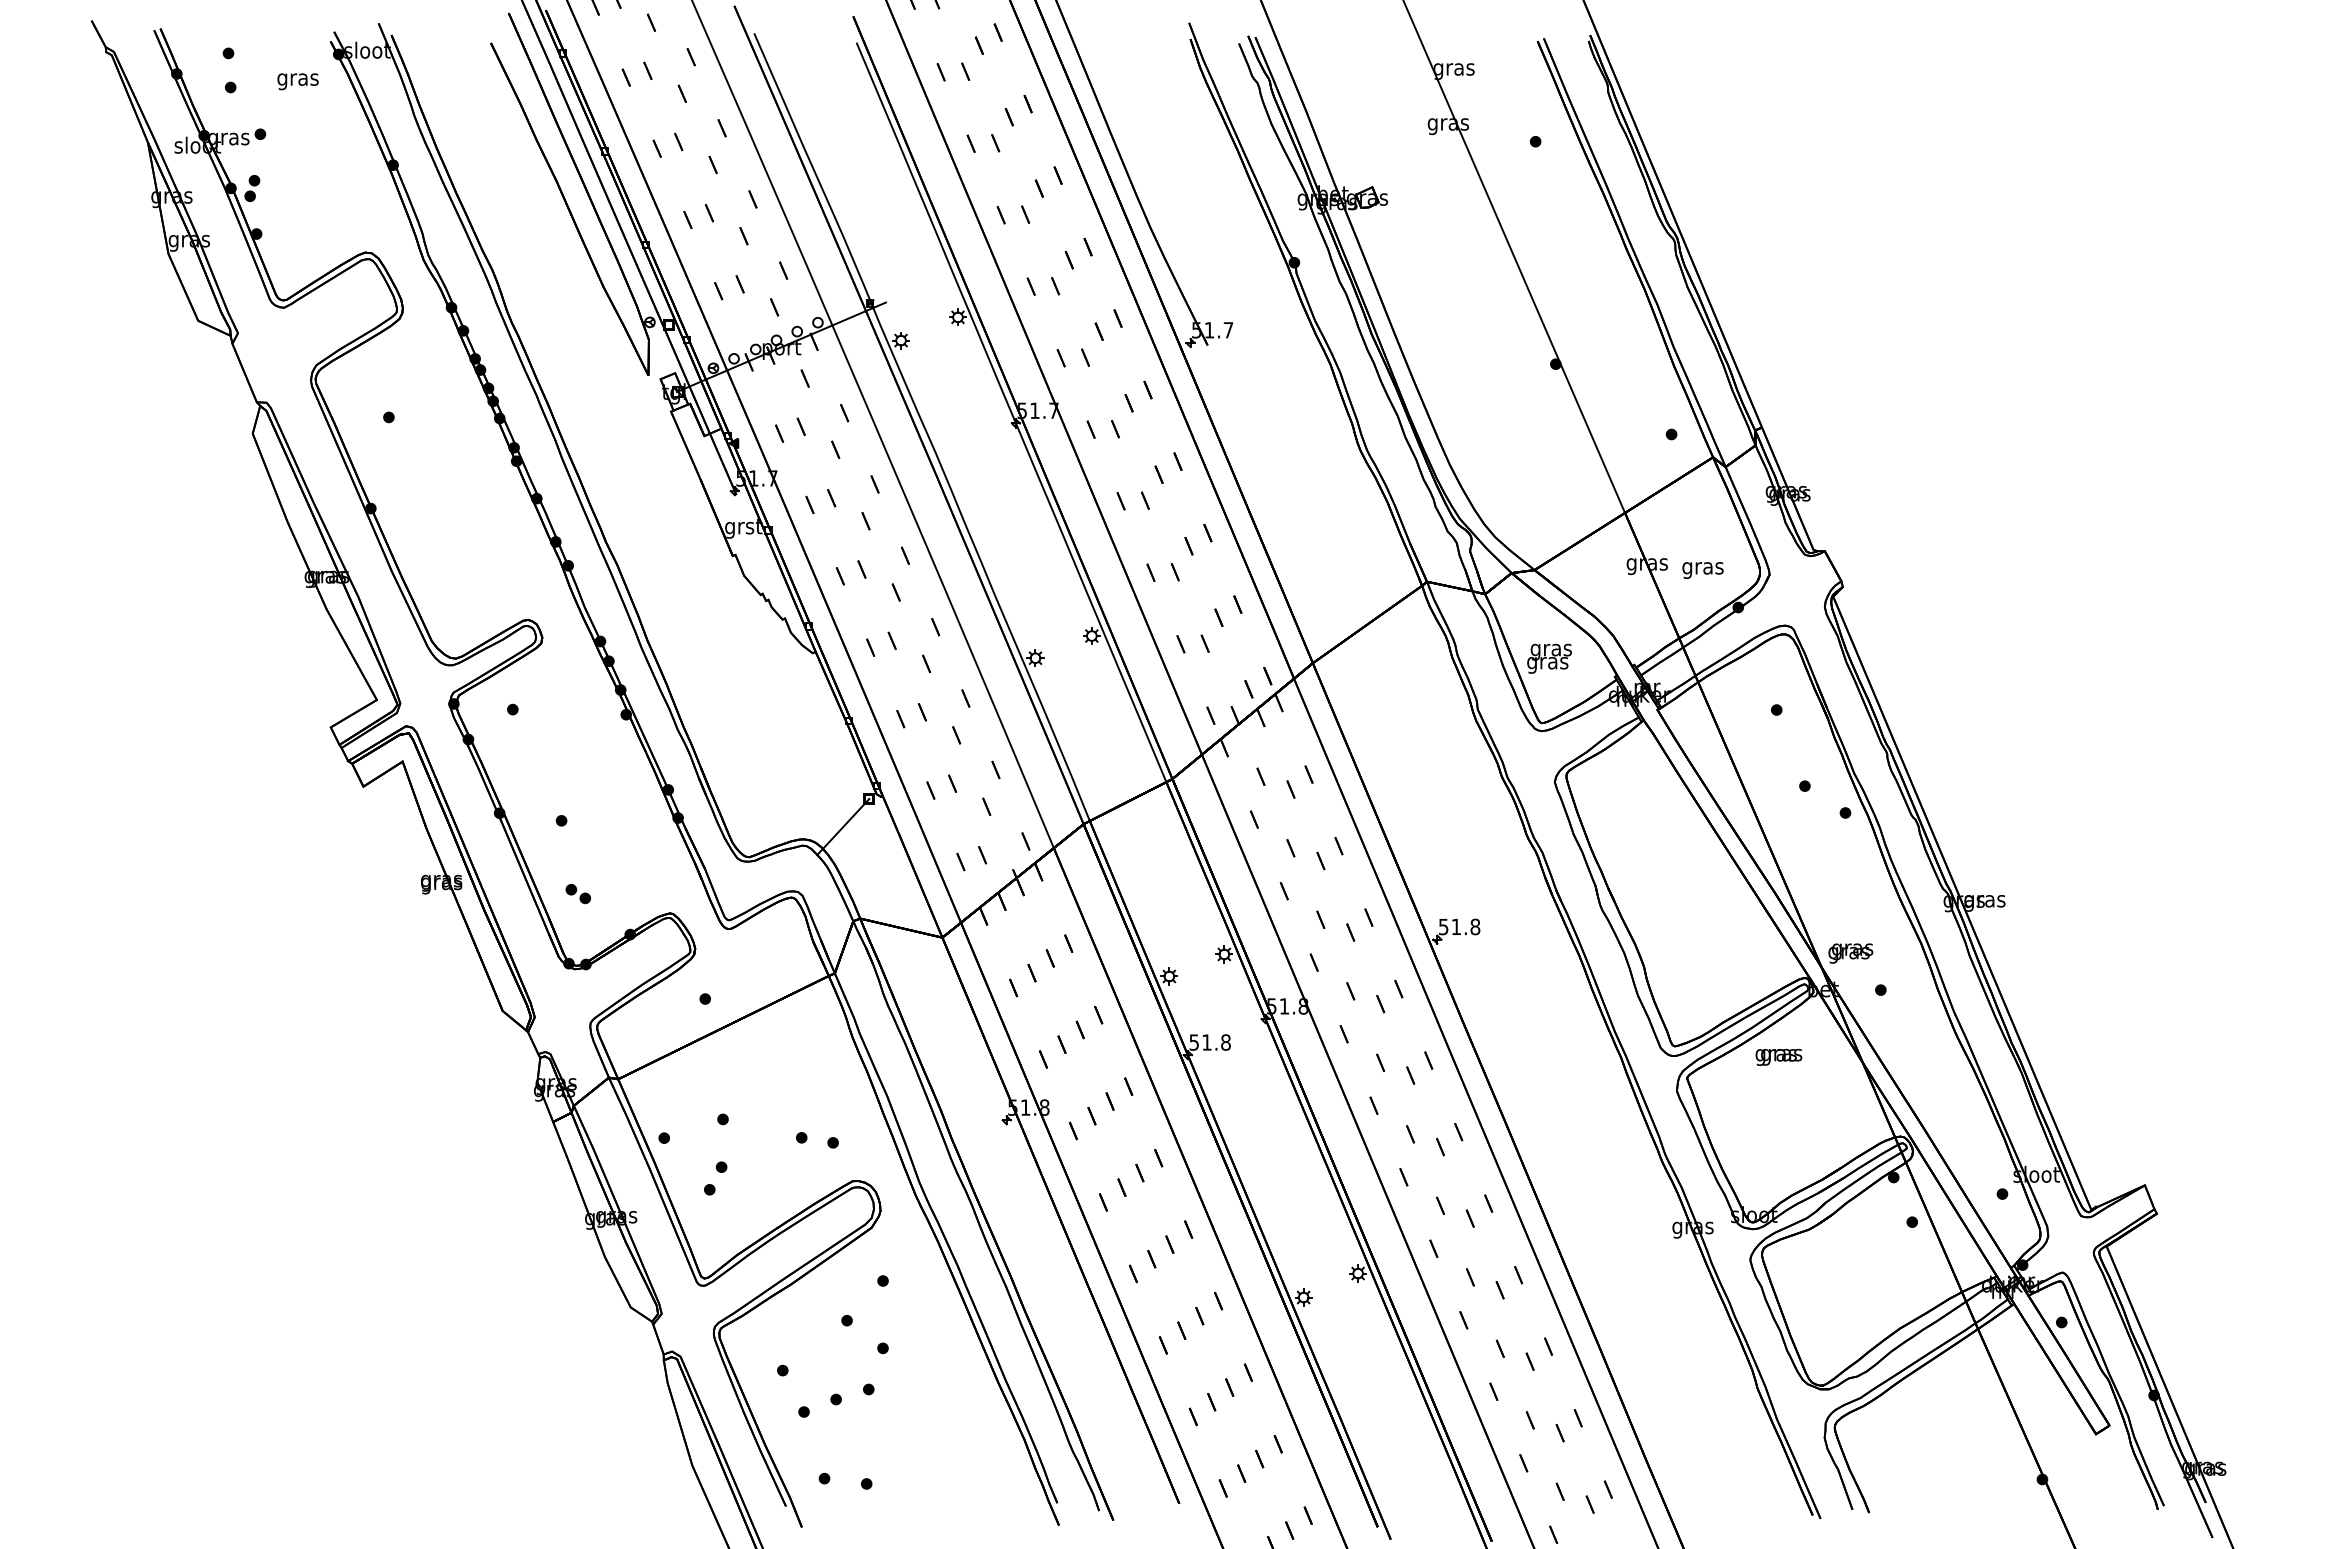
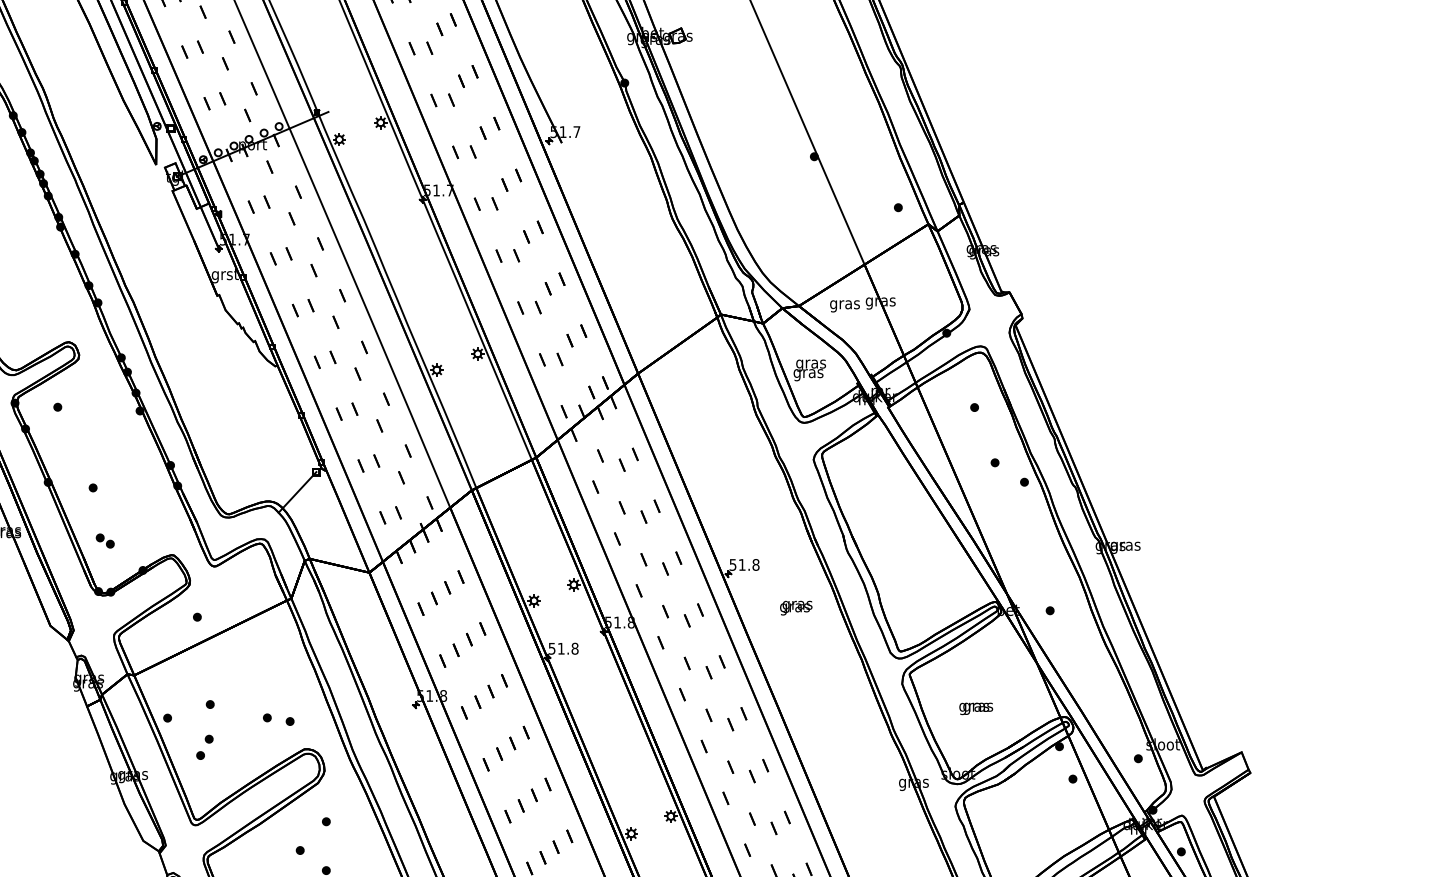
text: (1702, 570) -> (844, 306), moved
text: (1850, 953) -> (796, 608), moved
text: (1778, 1056) -> (975, 708), moved

